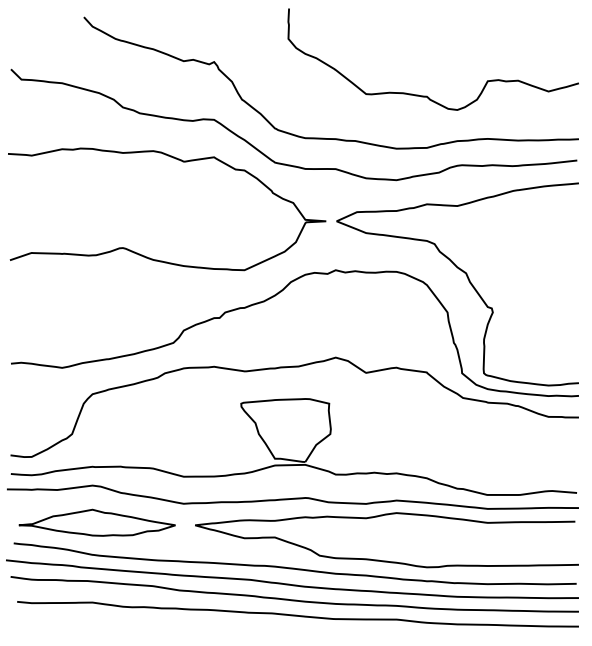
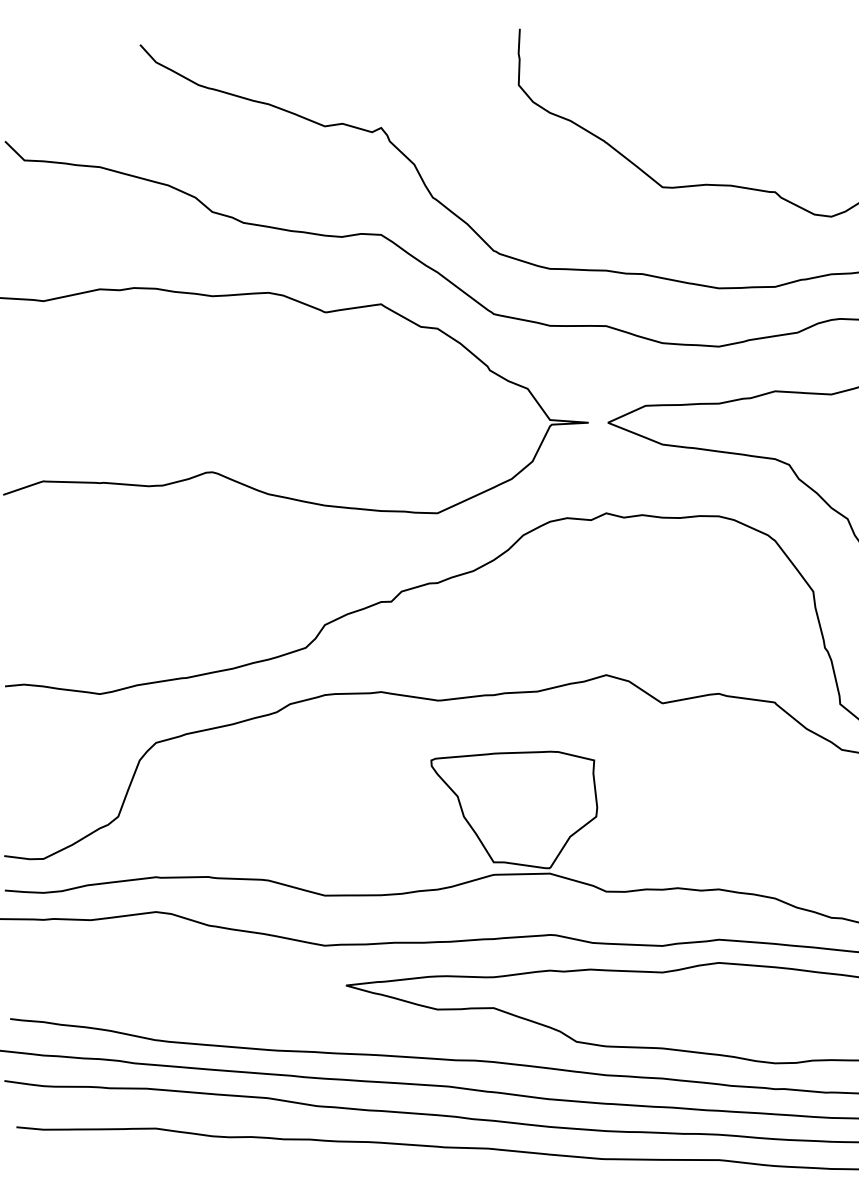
part: (96, 522) -> (163, 980), removed

